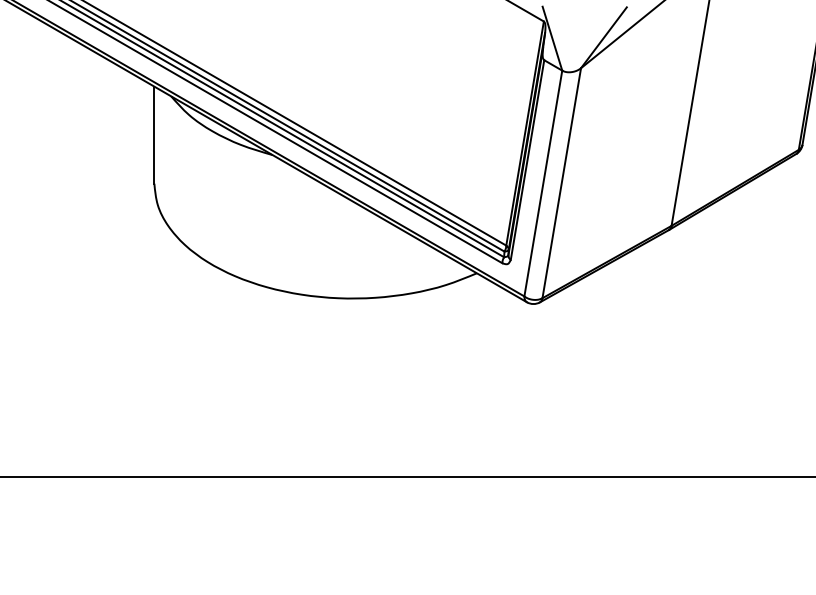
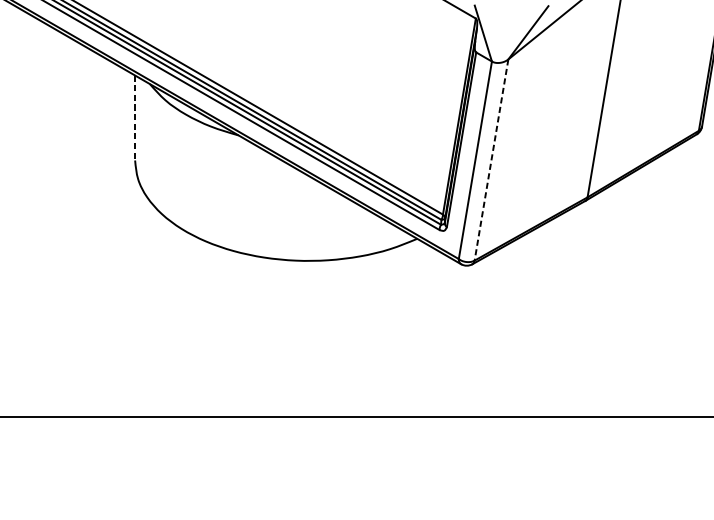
line: (154, 135) -> (135, 118), solid -> dashed
line: (561, 183) -> (491, 160), solid -> dashed

